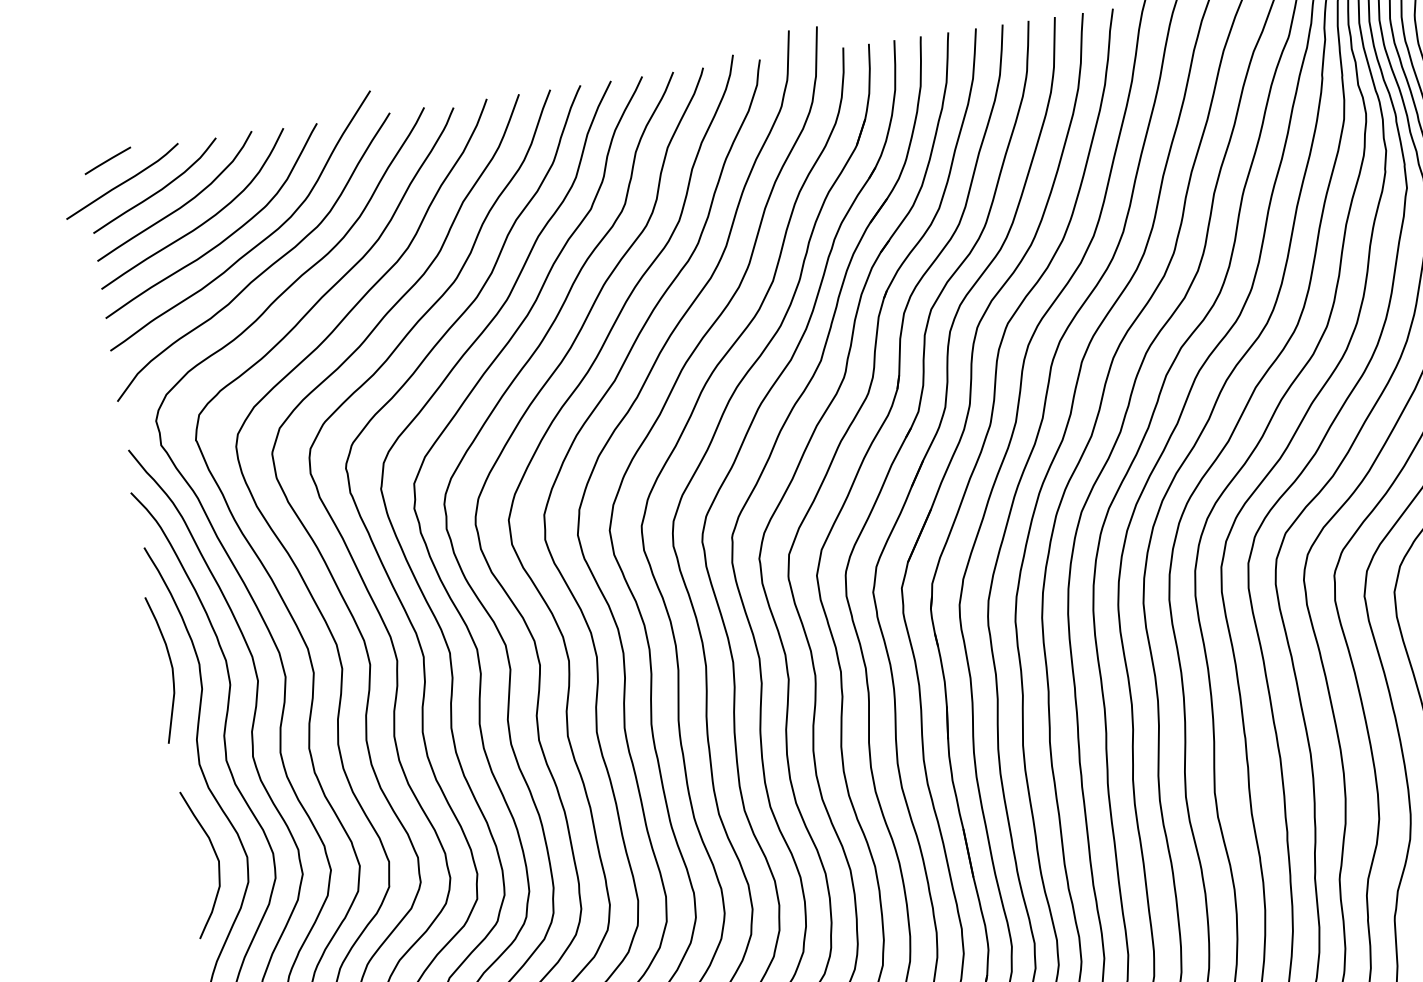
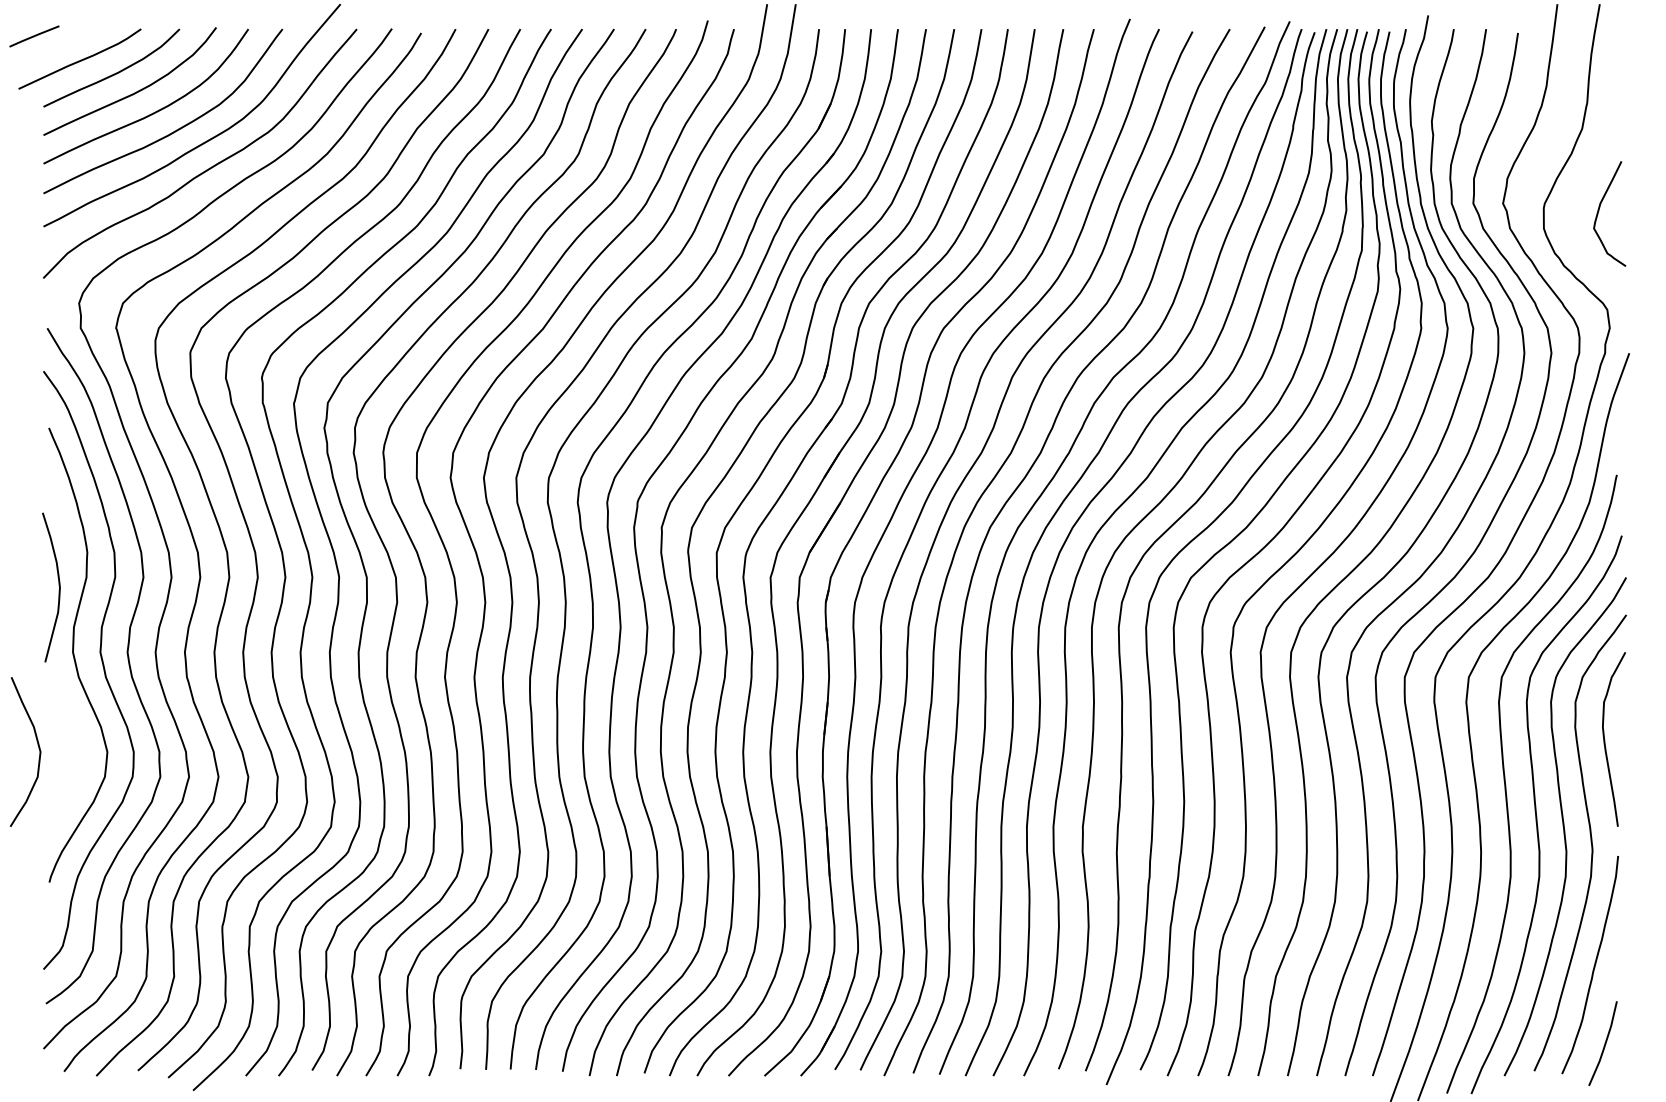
line: (108, 160) -> (34, 36), moved
curve: (170, 666) -> (58, 585), moved
curve: (216, 858) -> (38, 748), moved

